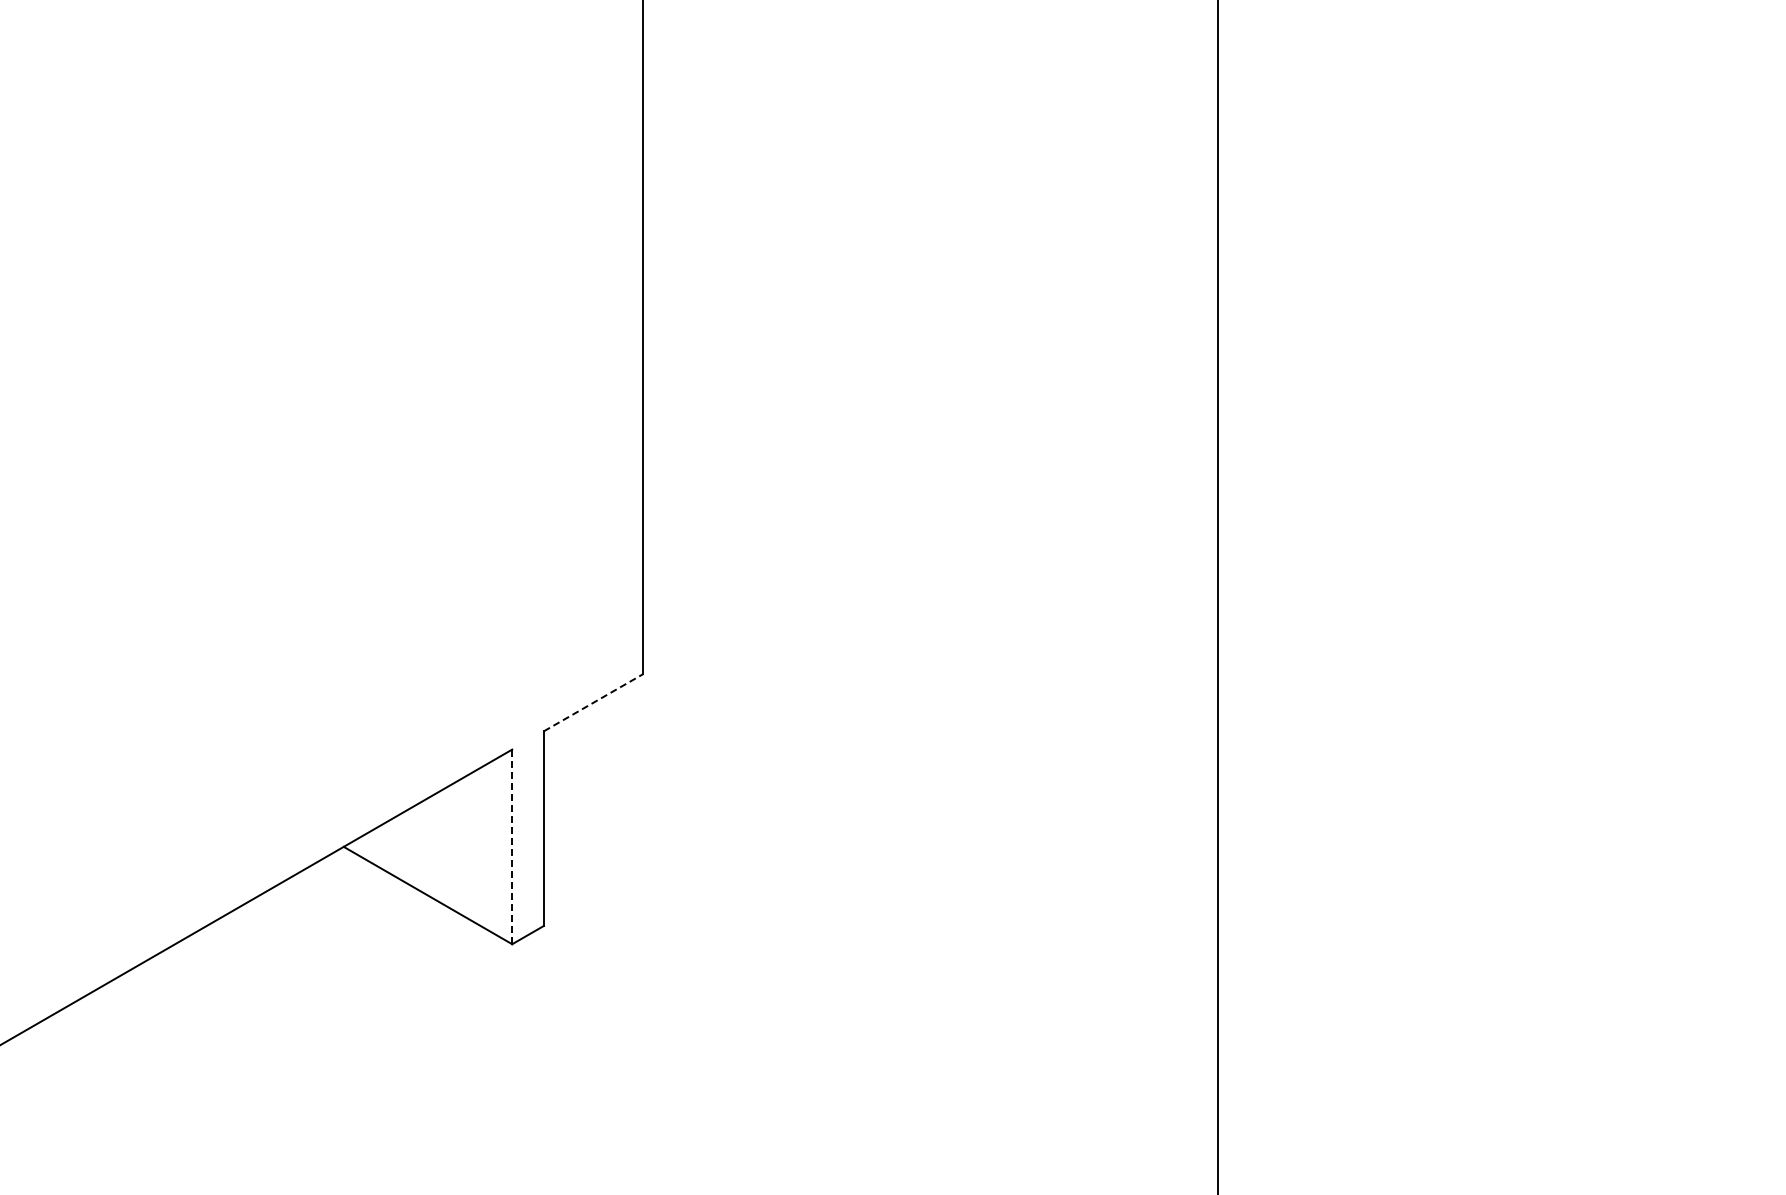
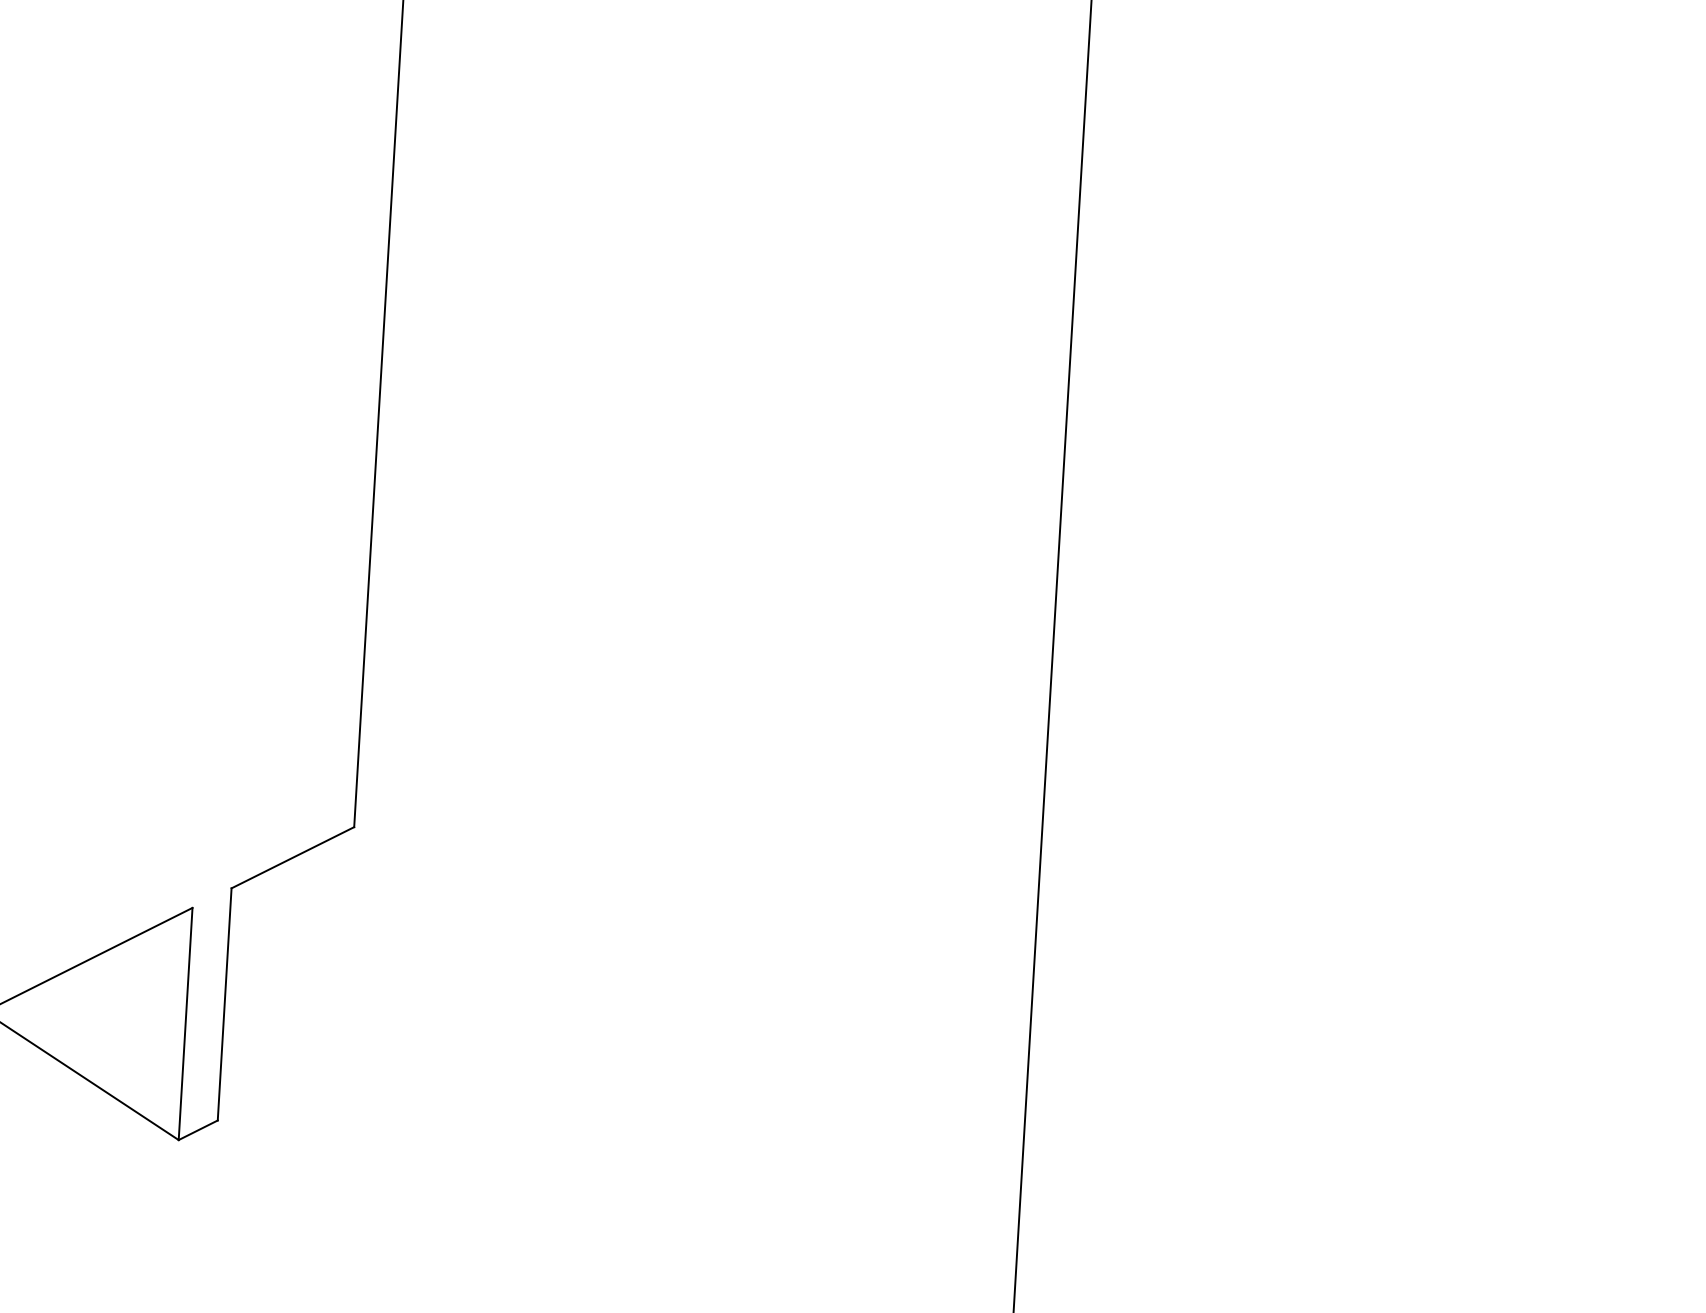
line: (594, 702) -> (293, 857), dashed -> solid
line: (512, 847) -> (185, 1024), dashed -> solid

